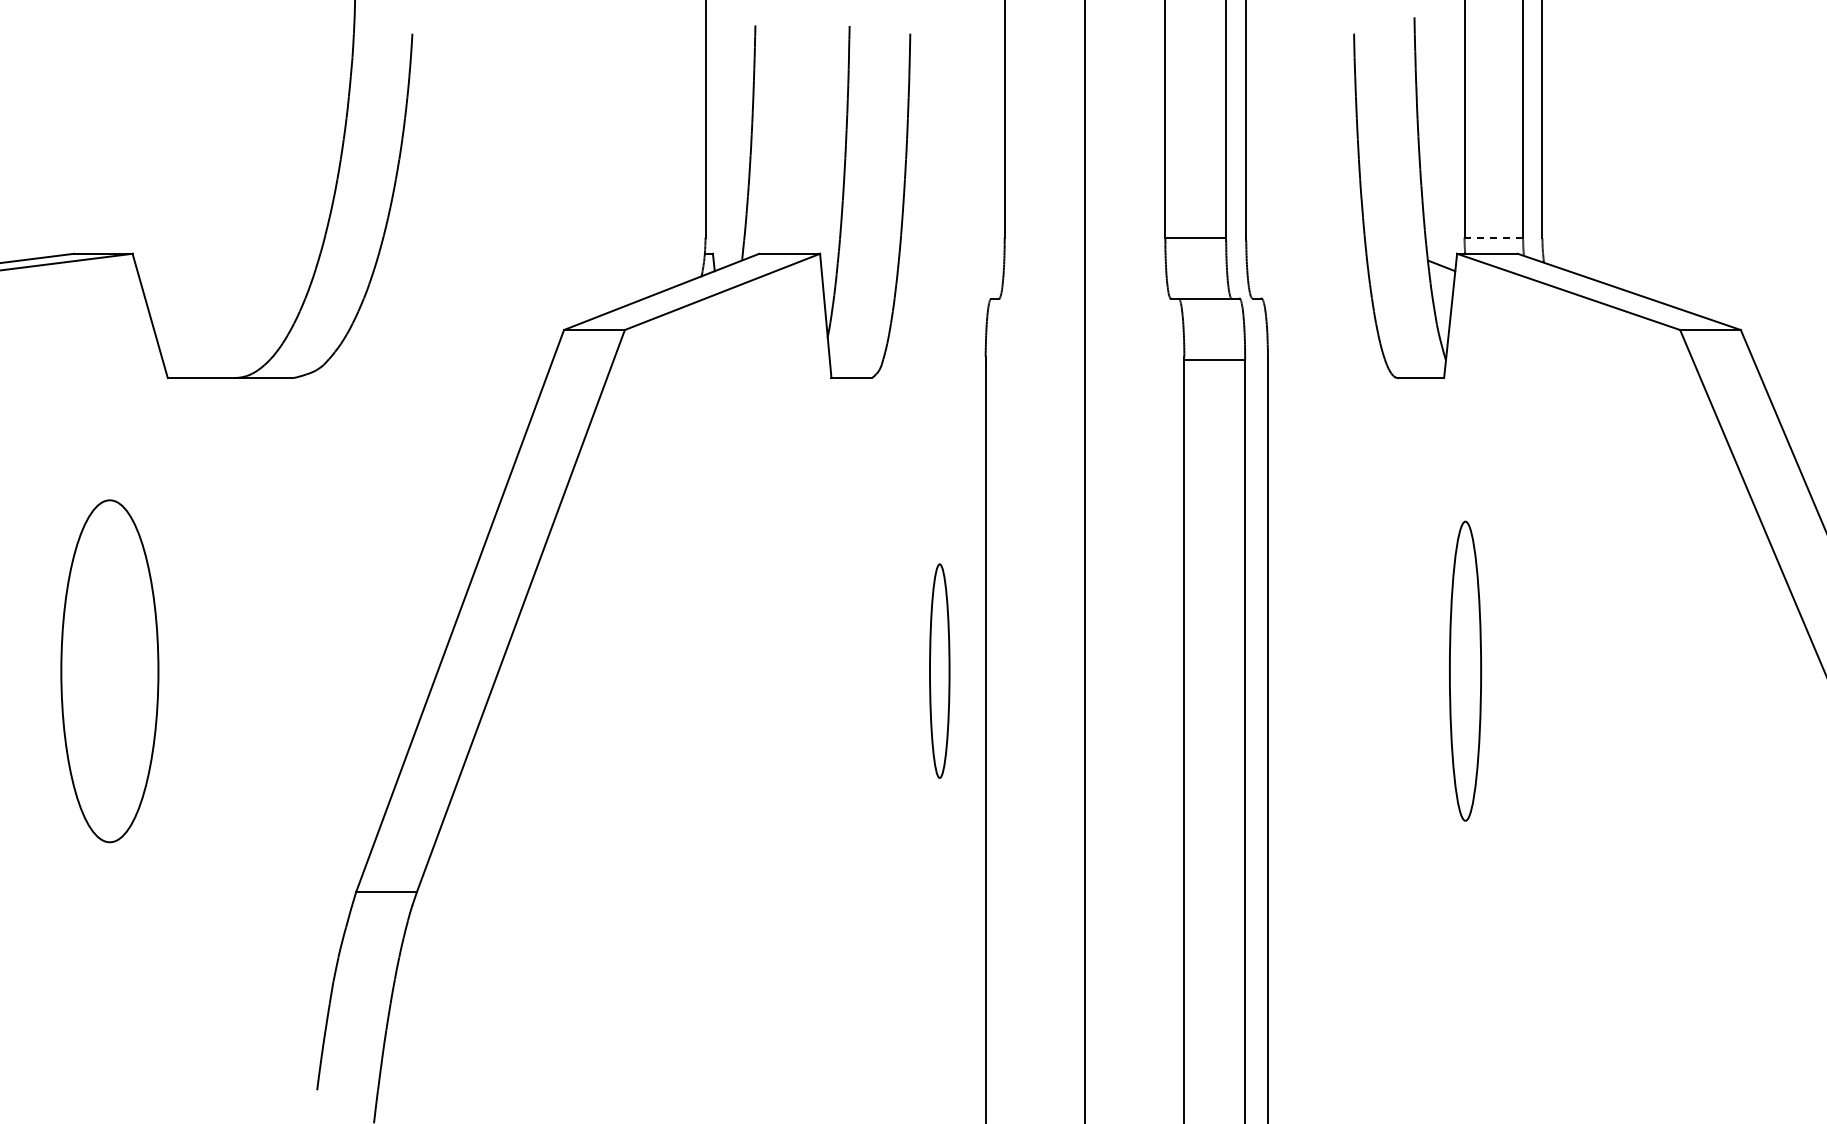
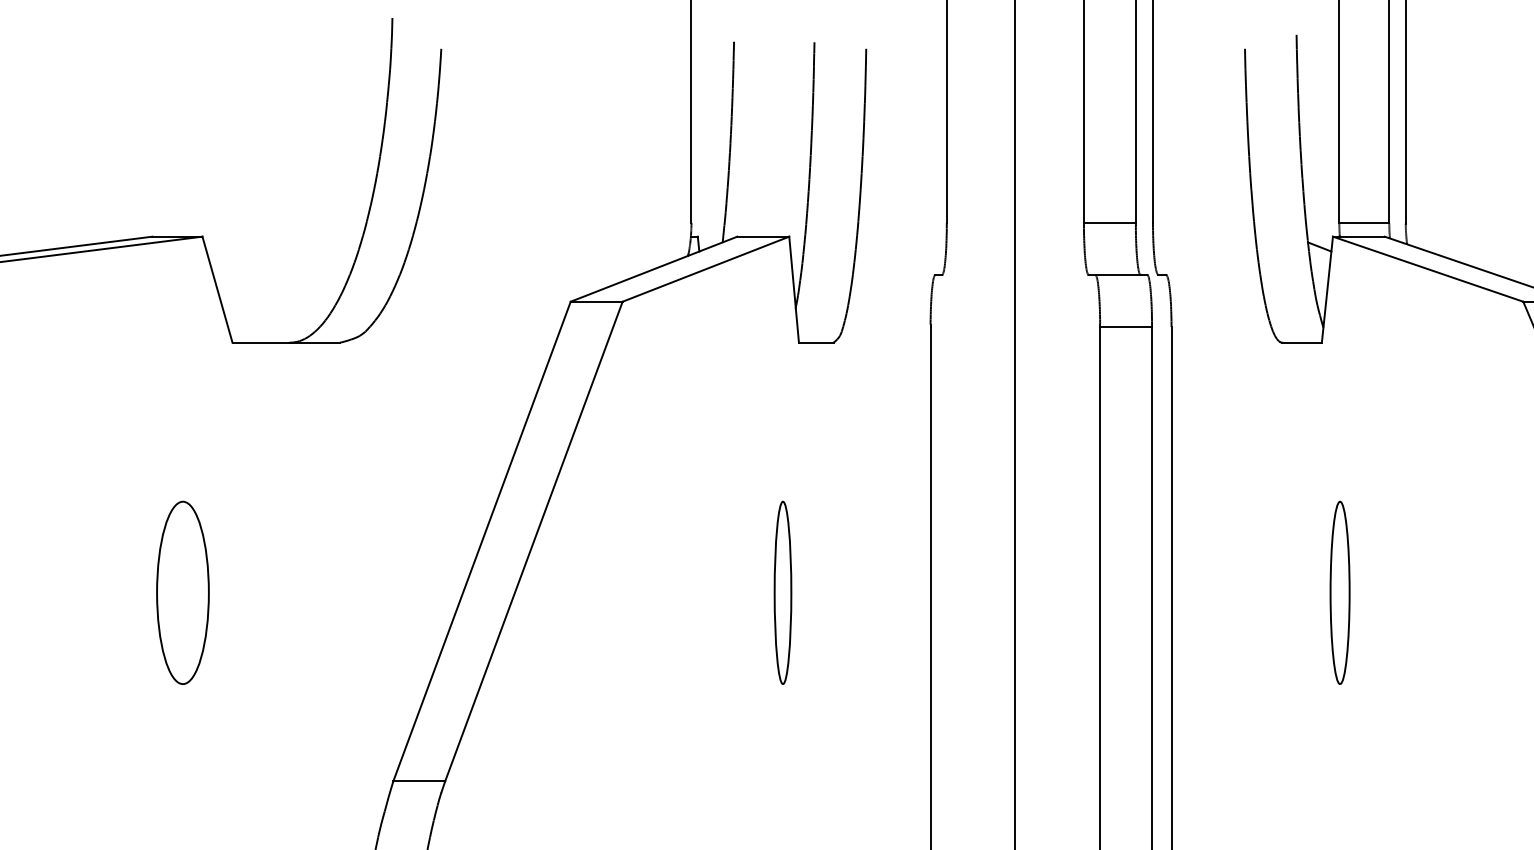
line: (1493, 237) -> (1364, 222), dashed -> solid
part: (109, 670) -> (182, 592), size x0.62
part: (939, 670) -> (782, 592), moved
part: (1465, 670) -> (1340, 592), size x0.71

